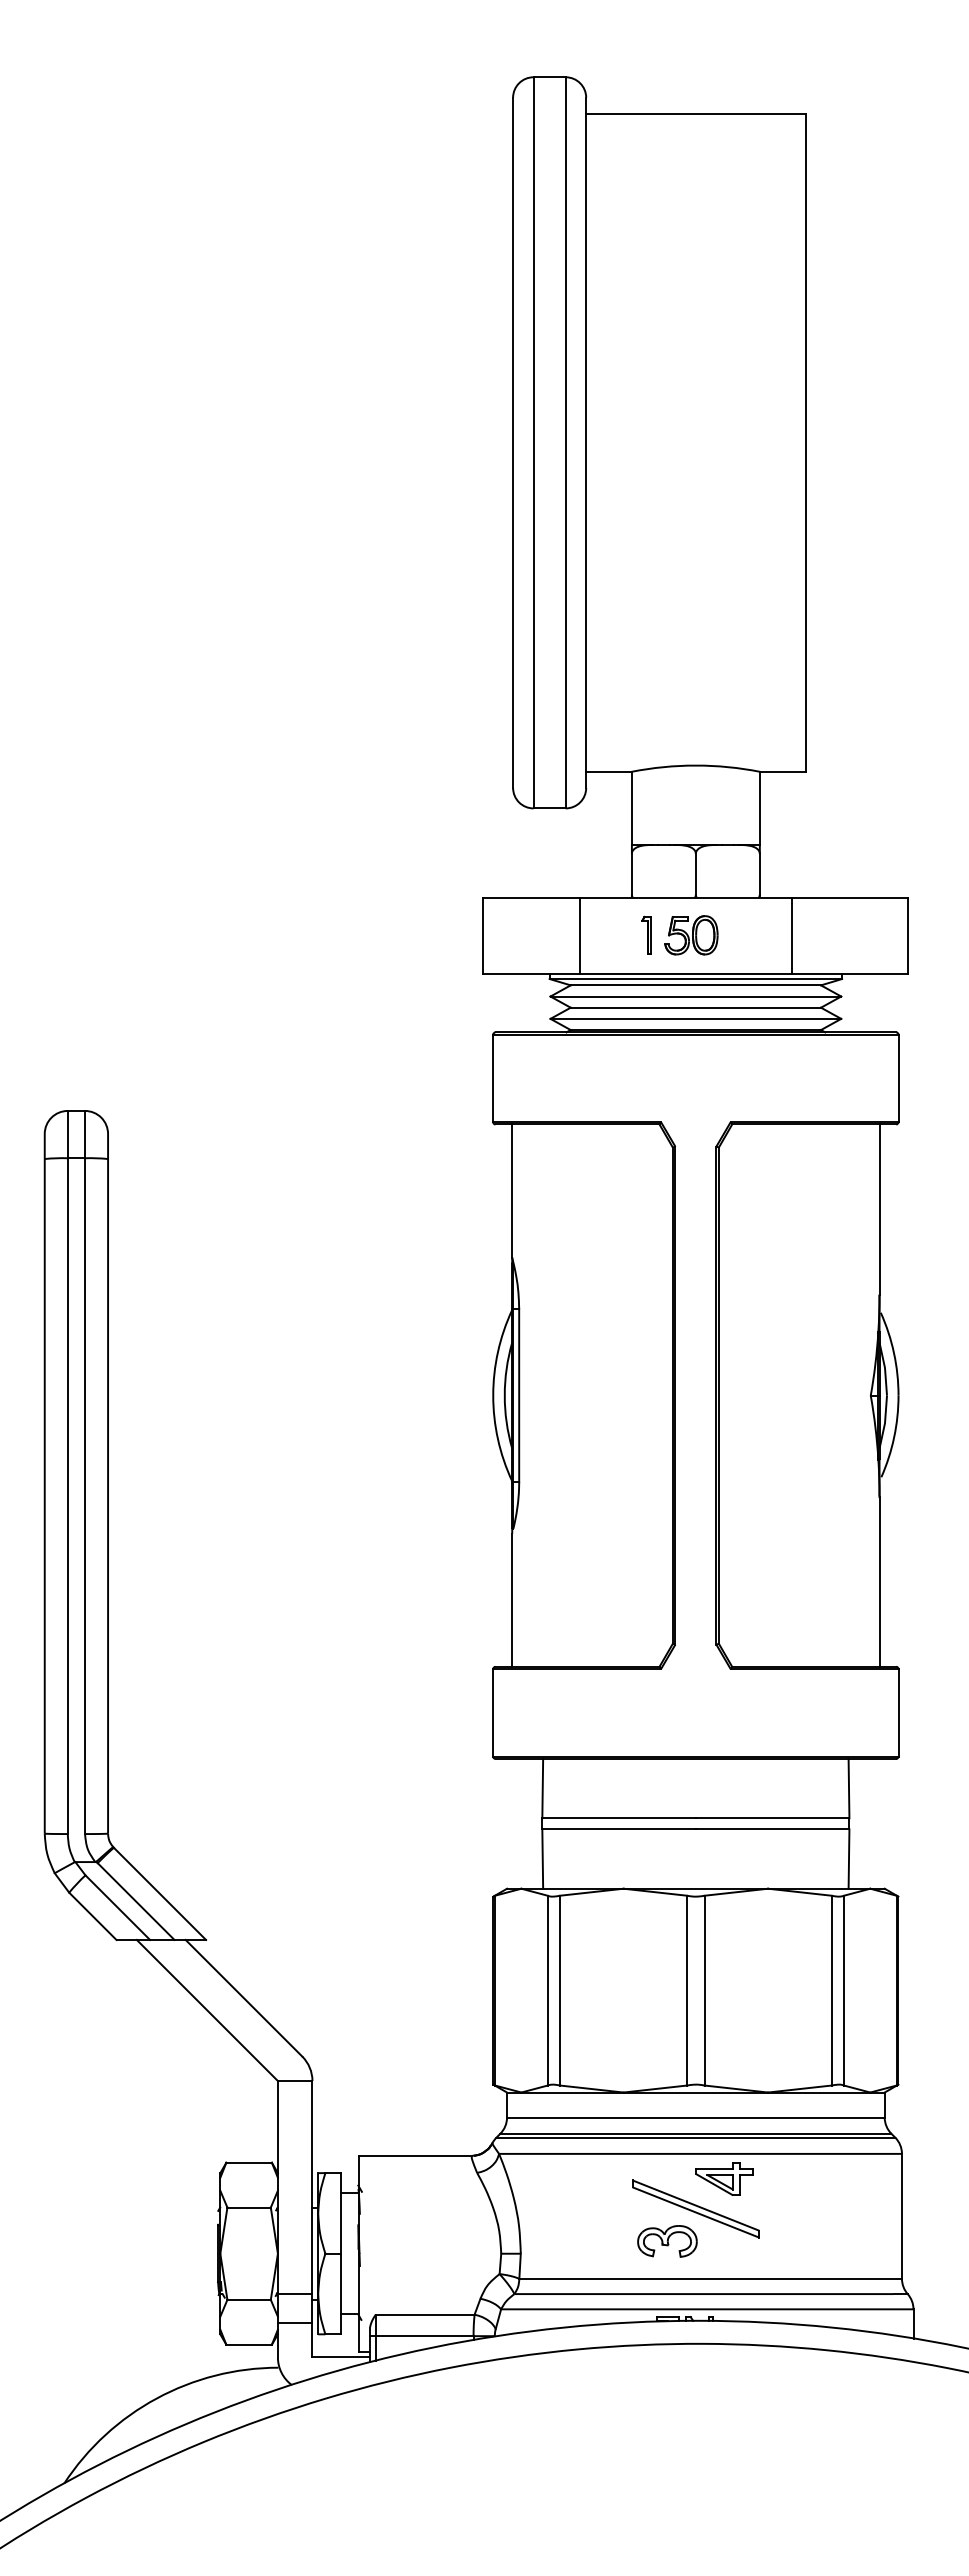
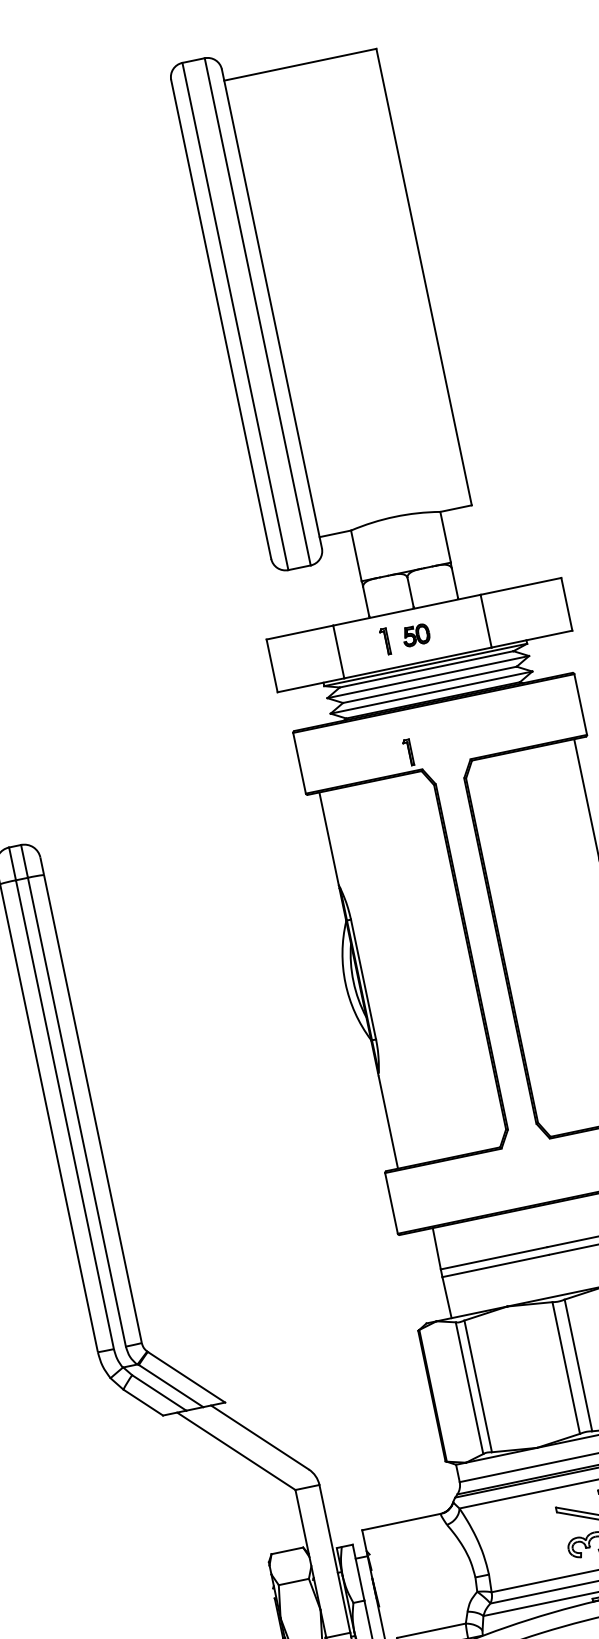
part: (691, 935) -> (416, 635), size x0.7
part: (646, 1094) -> (408, 752), added

